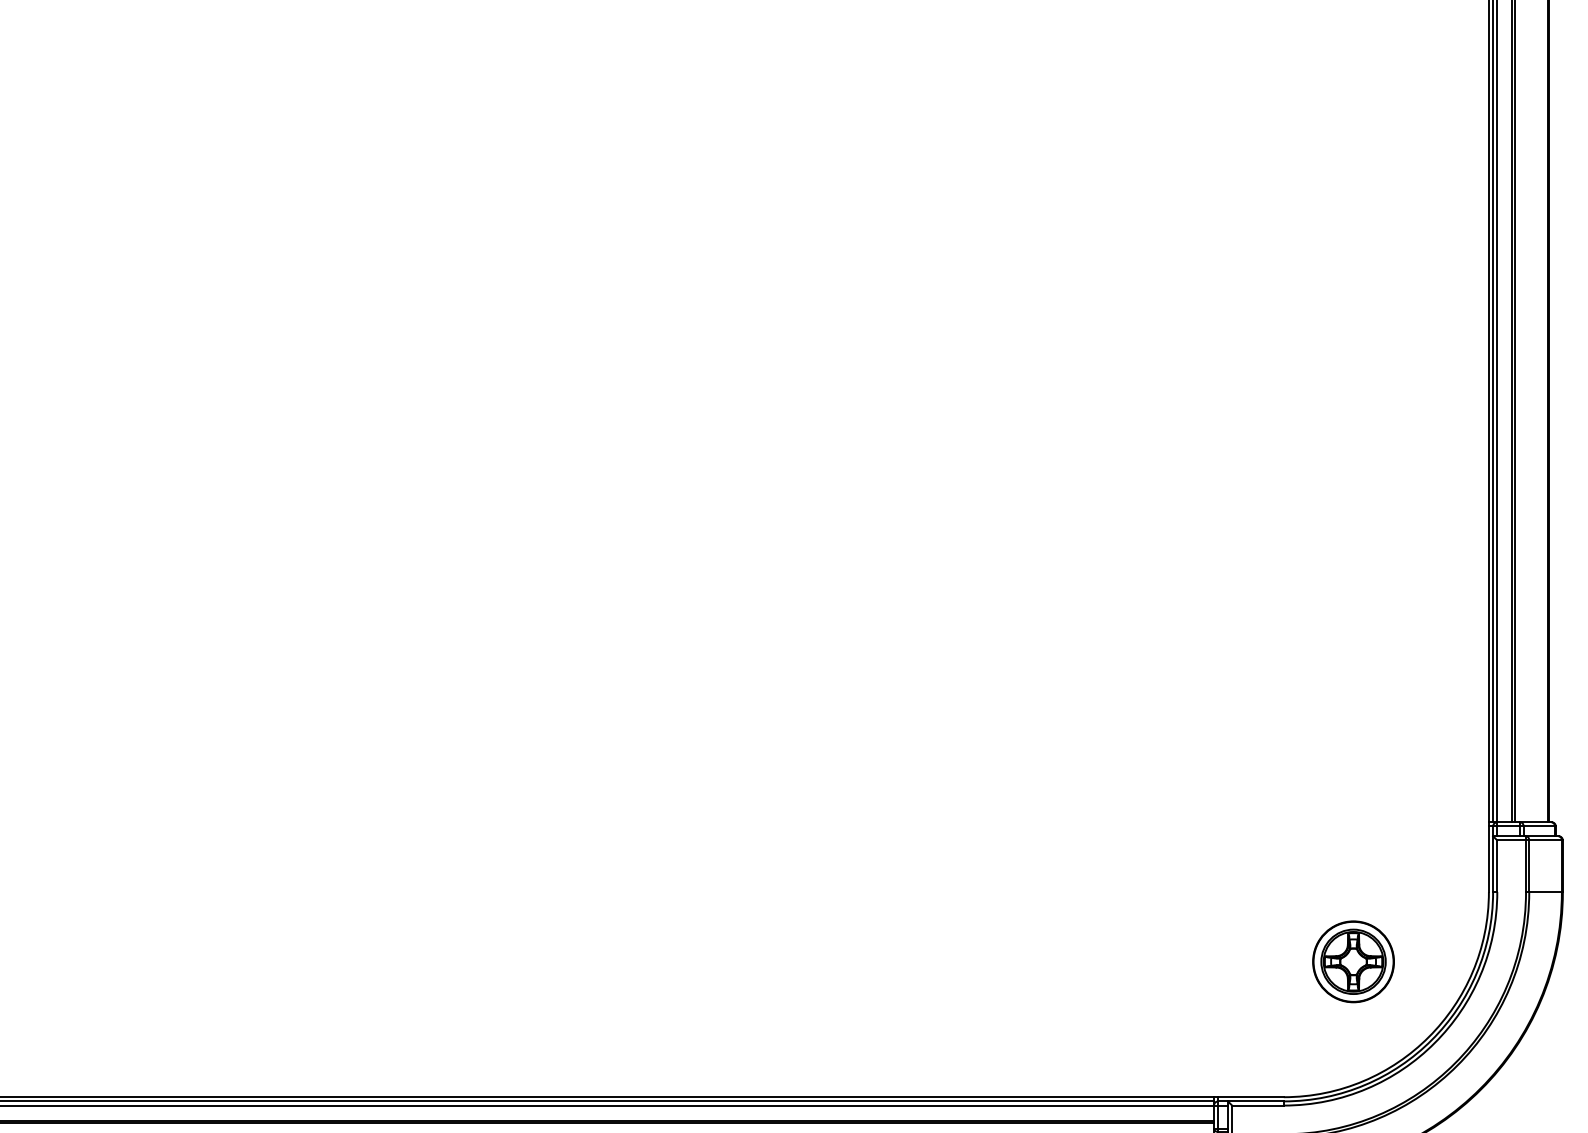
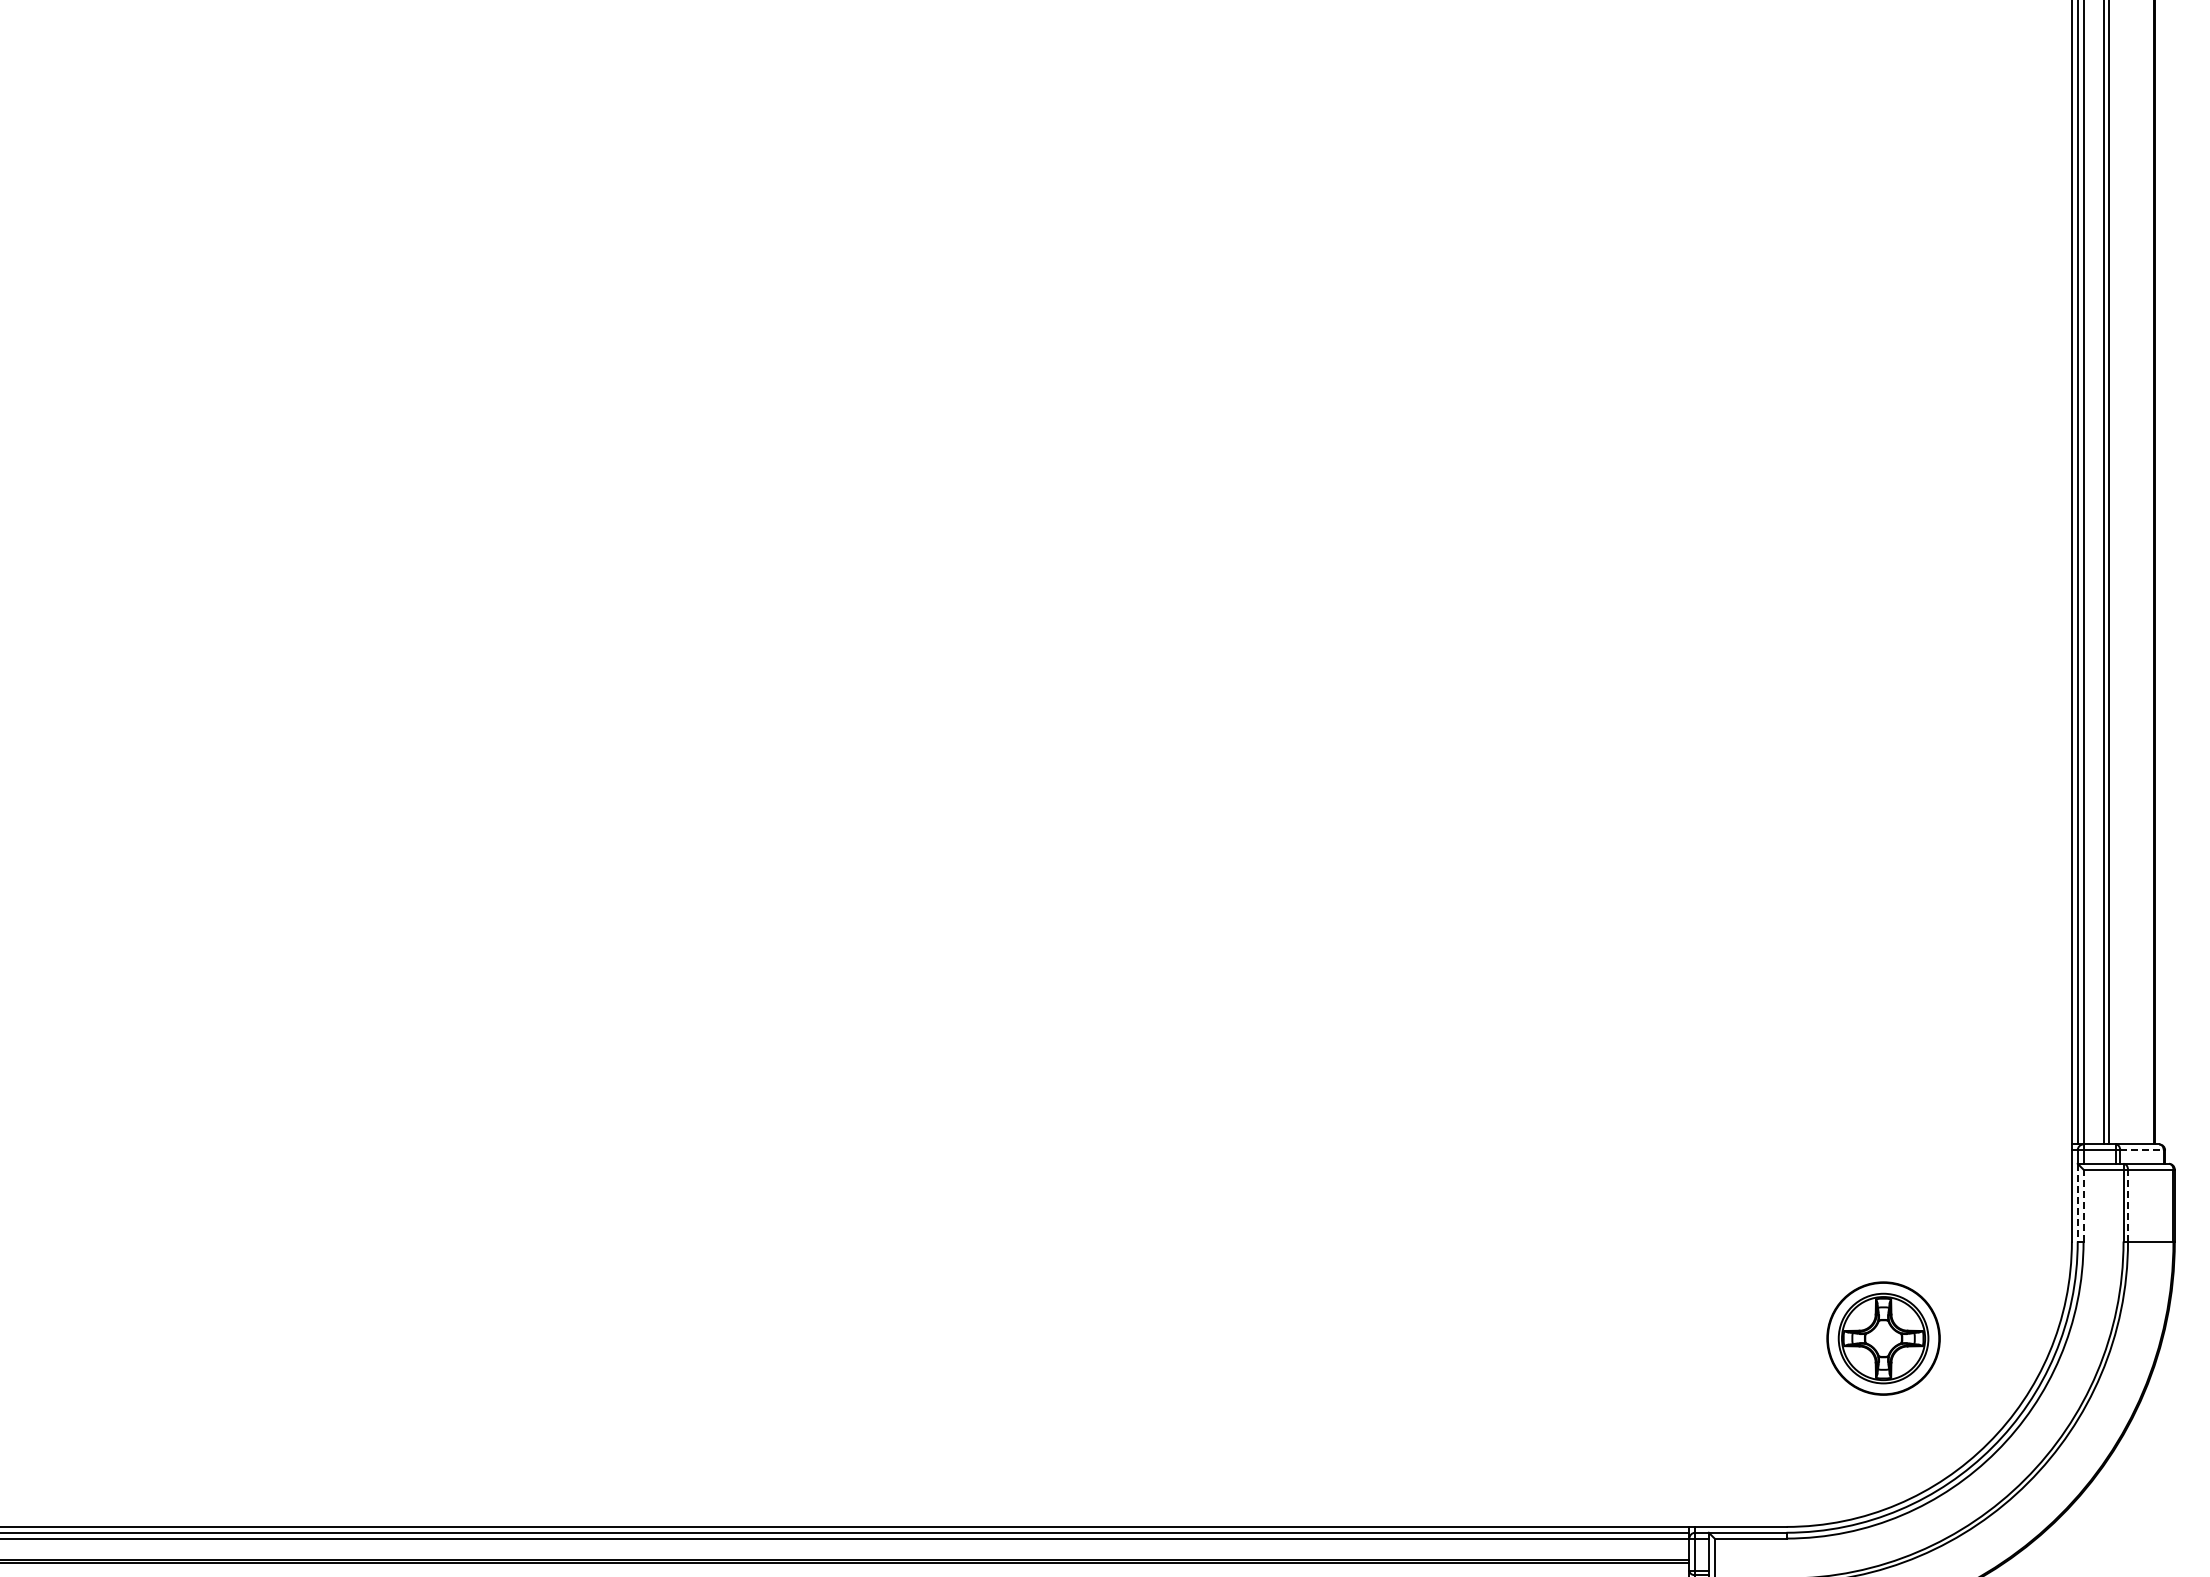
line: (1539, 826) -> (2142, 1150), solid -> dashed
line: (1492, 864) -> (2077, 1202), solid -> dashed
line: (1497, 866) -> (2083, 1205), solid -> dashed
line: (1529, 866) -> (2128, 1205), solid -> dashed

